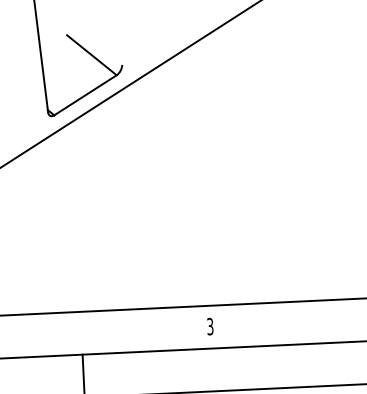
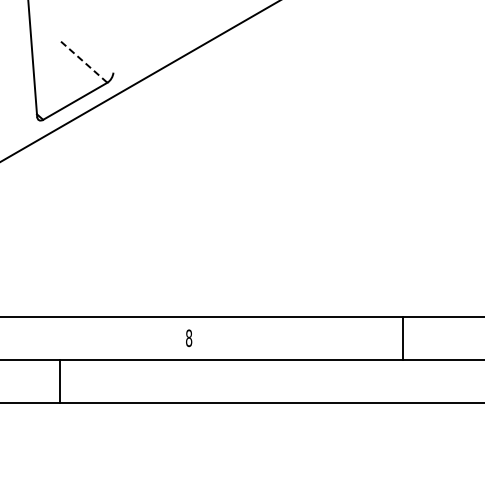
line: (91, 55) -> (83, 61), solid -> dashed
text: (210, 325) -> (189, 337), 3 -> 8

